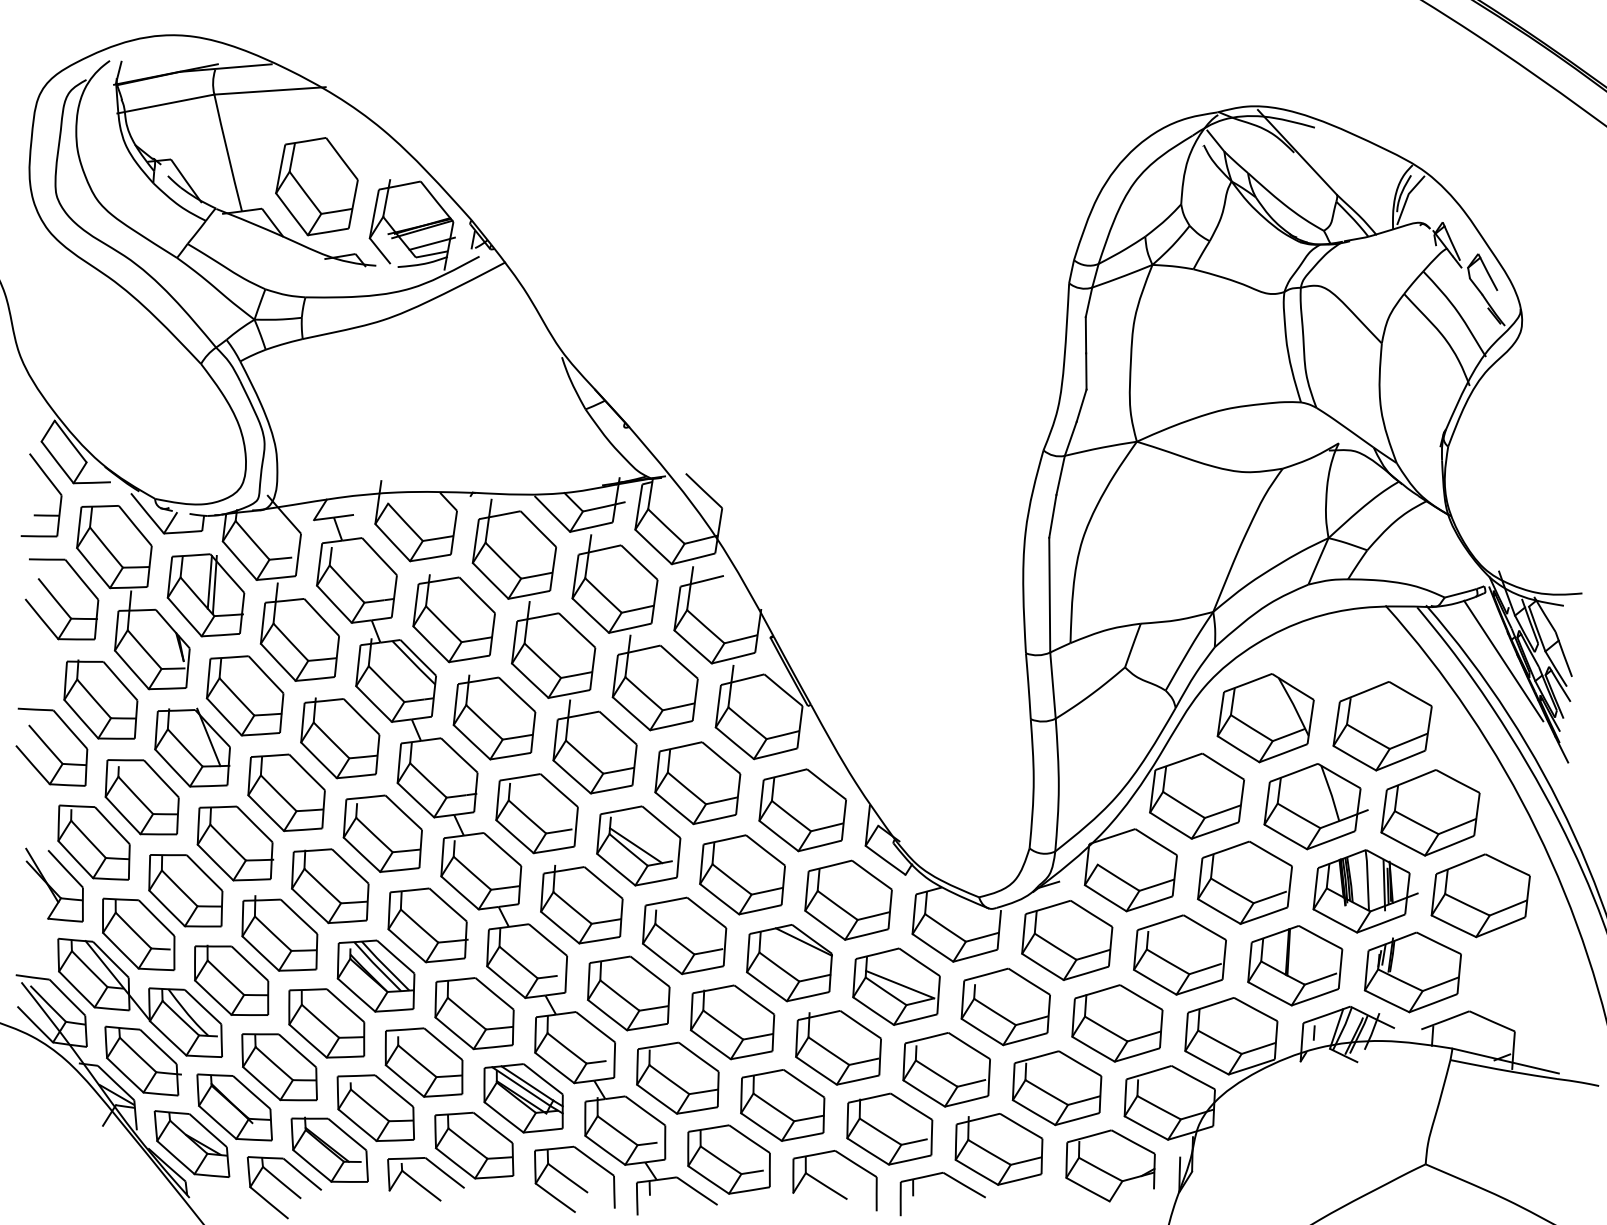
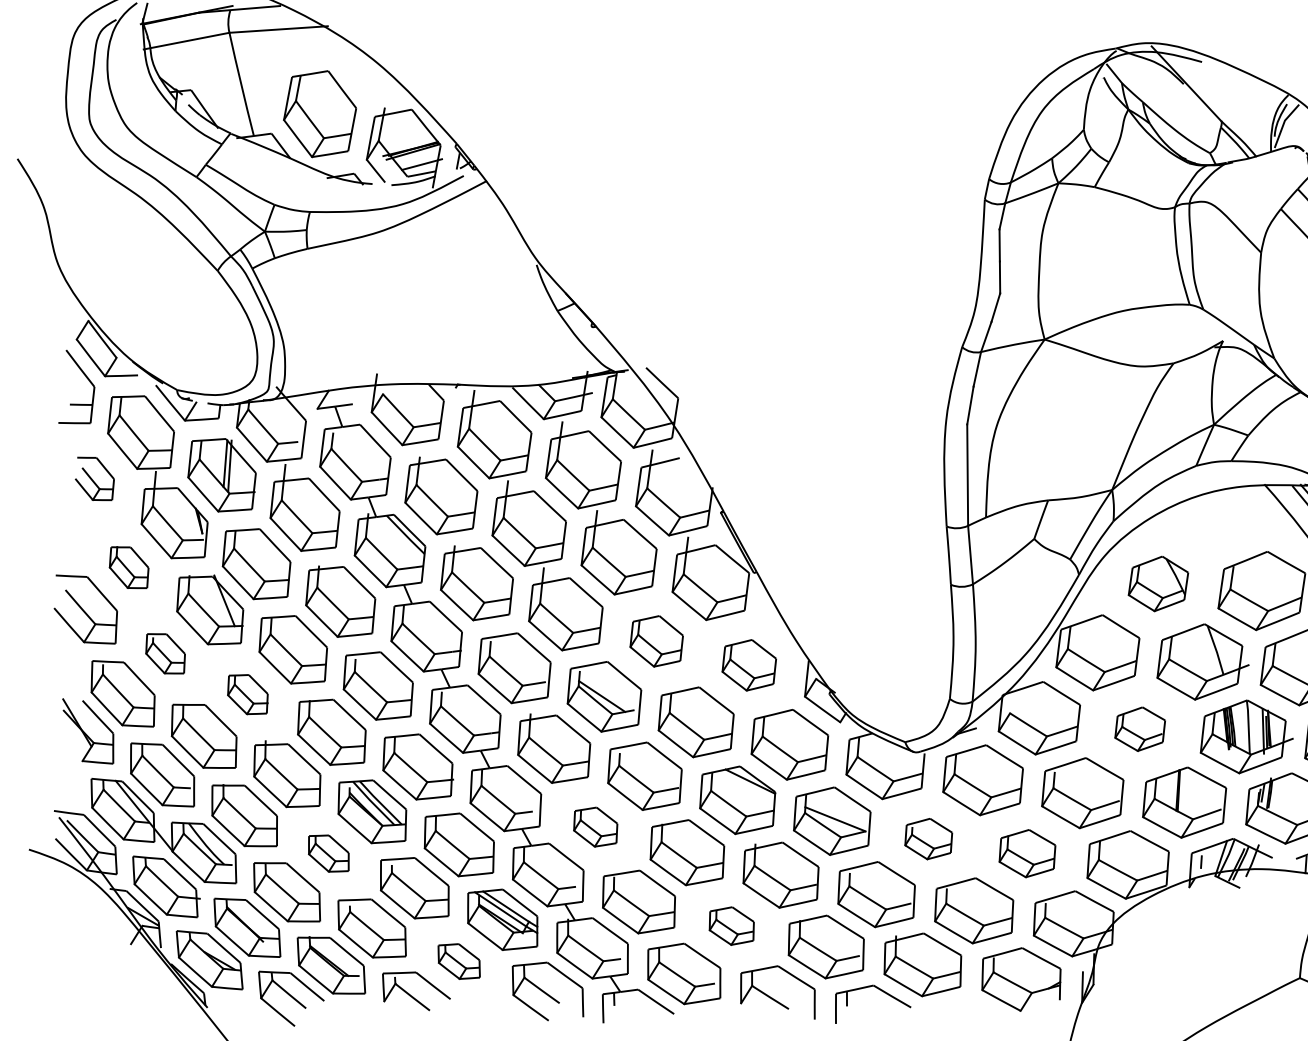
part: (61, 599) -> (94, 478), size x0.6
part: (100, 699) -> (128, 567), size x0.6
part: (1265, 718) -> (1158, 584), size x0.7
part: (697, 783) -> (656, 641), size x0.7
part: (141, 797) -> (165, 653), size x0.6
part: (802, 810) -> (749, 665), size x0.7
part: (235, 843) -> (248, 694), size x0.6
part: (1244, 882) -> (1139, 729), size x0.6
part: (628, 993) -> (595, 827), size x0.6
part: (1005, 1006) -> (928, 838), size x0.6
part: (326, 1023) -> (328, 853), size x0.6
part: (1117, 1023) -> (1027, 853), size x0.7
part: (782, 1105) -> (731, 926), size x0.6
part: (474, 1145) -> (459, 961), size x0.6

